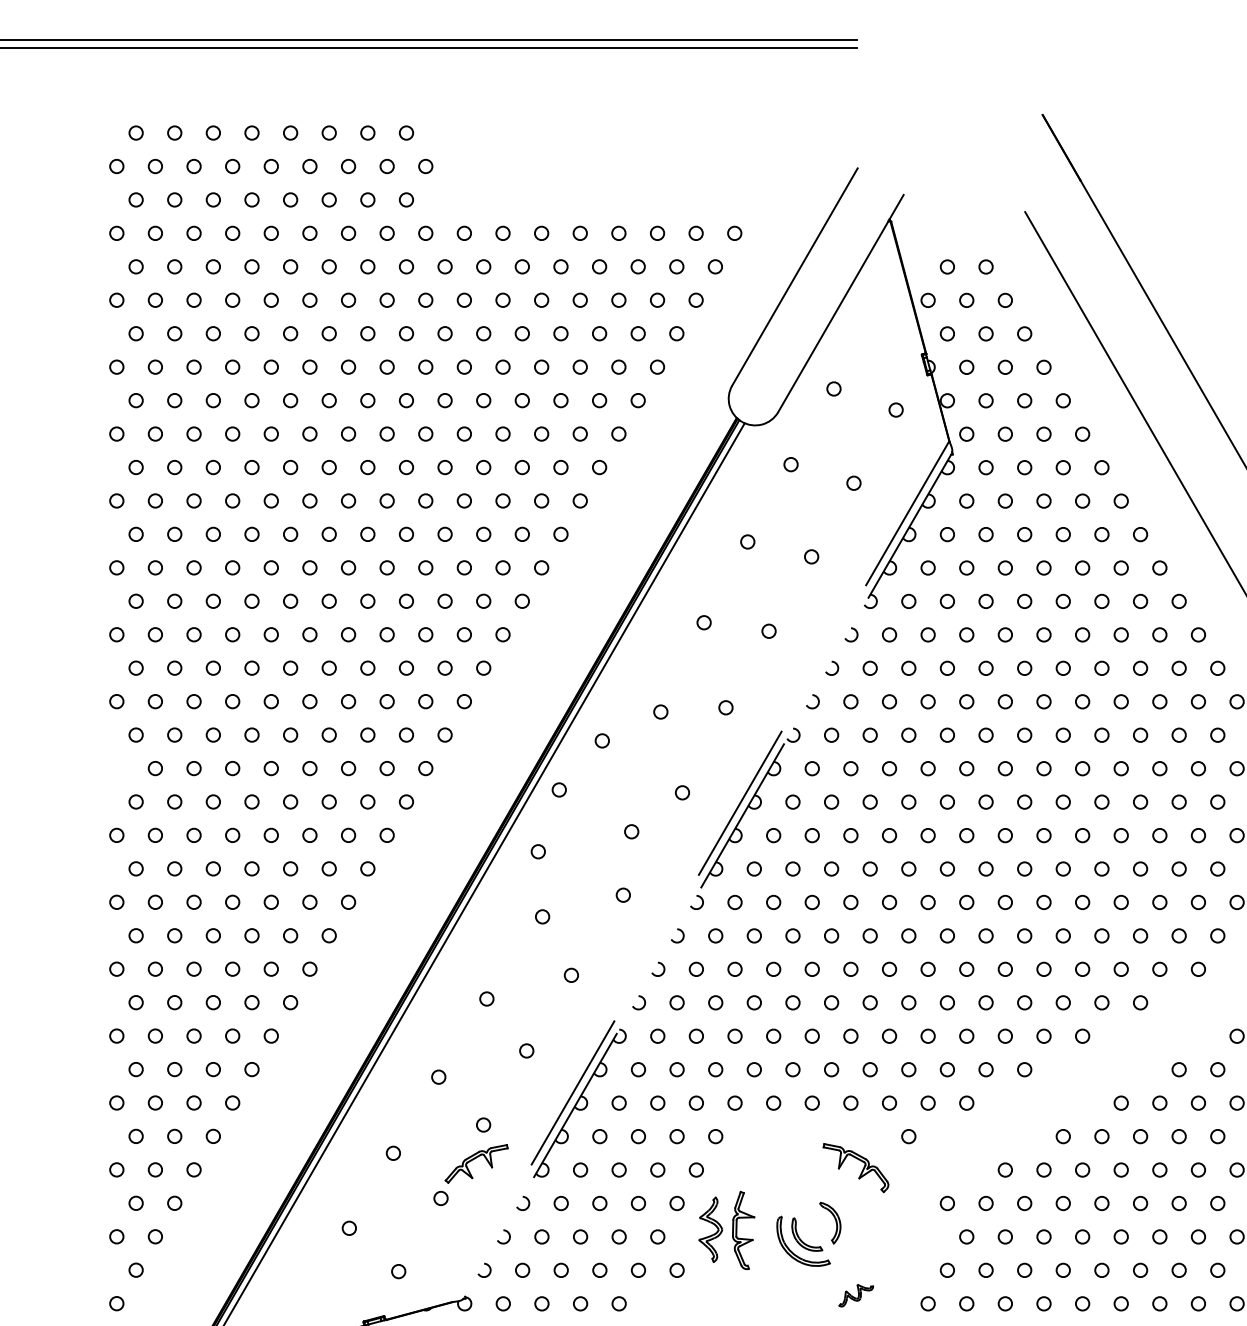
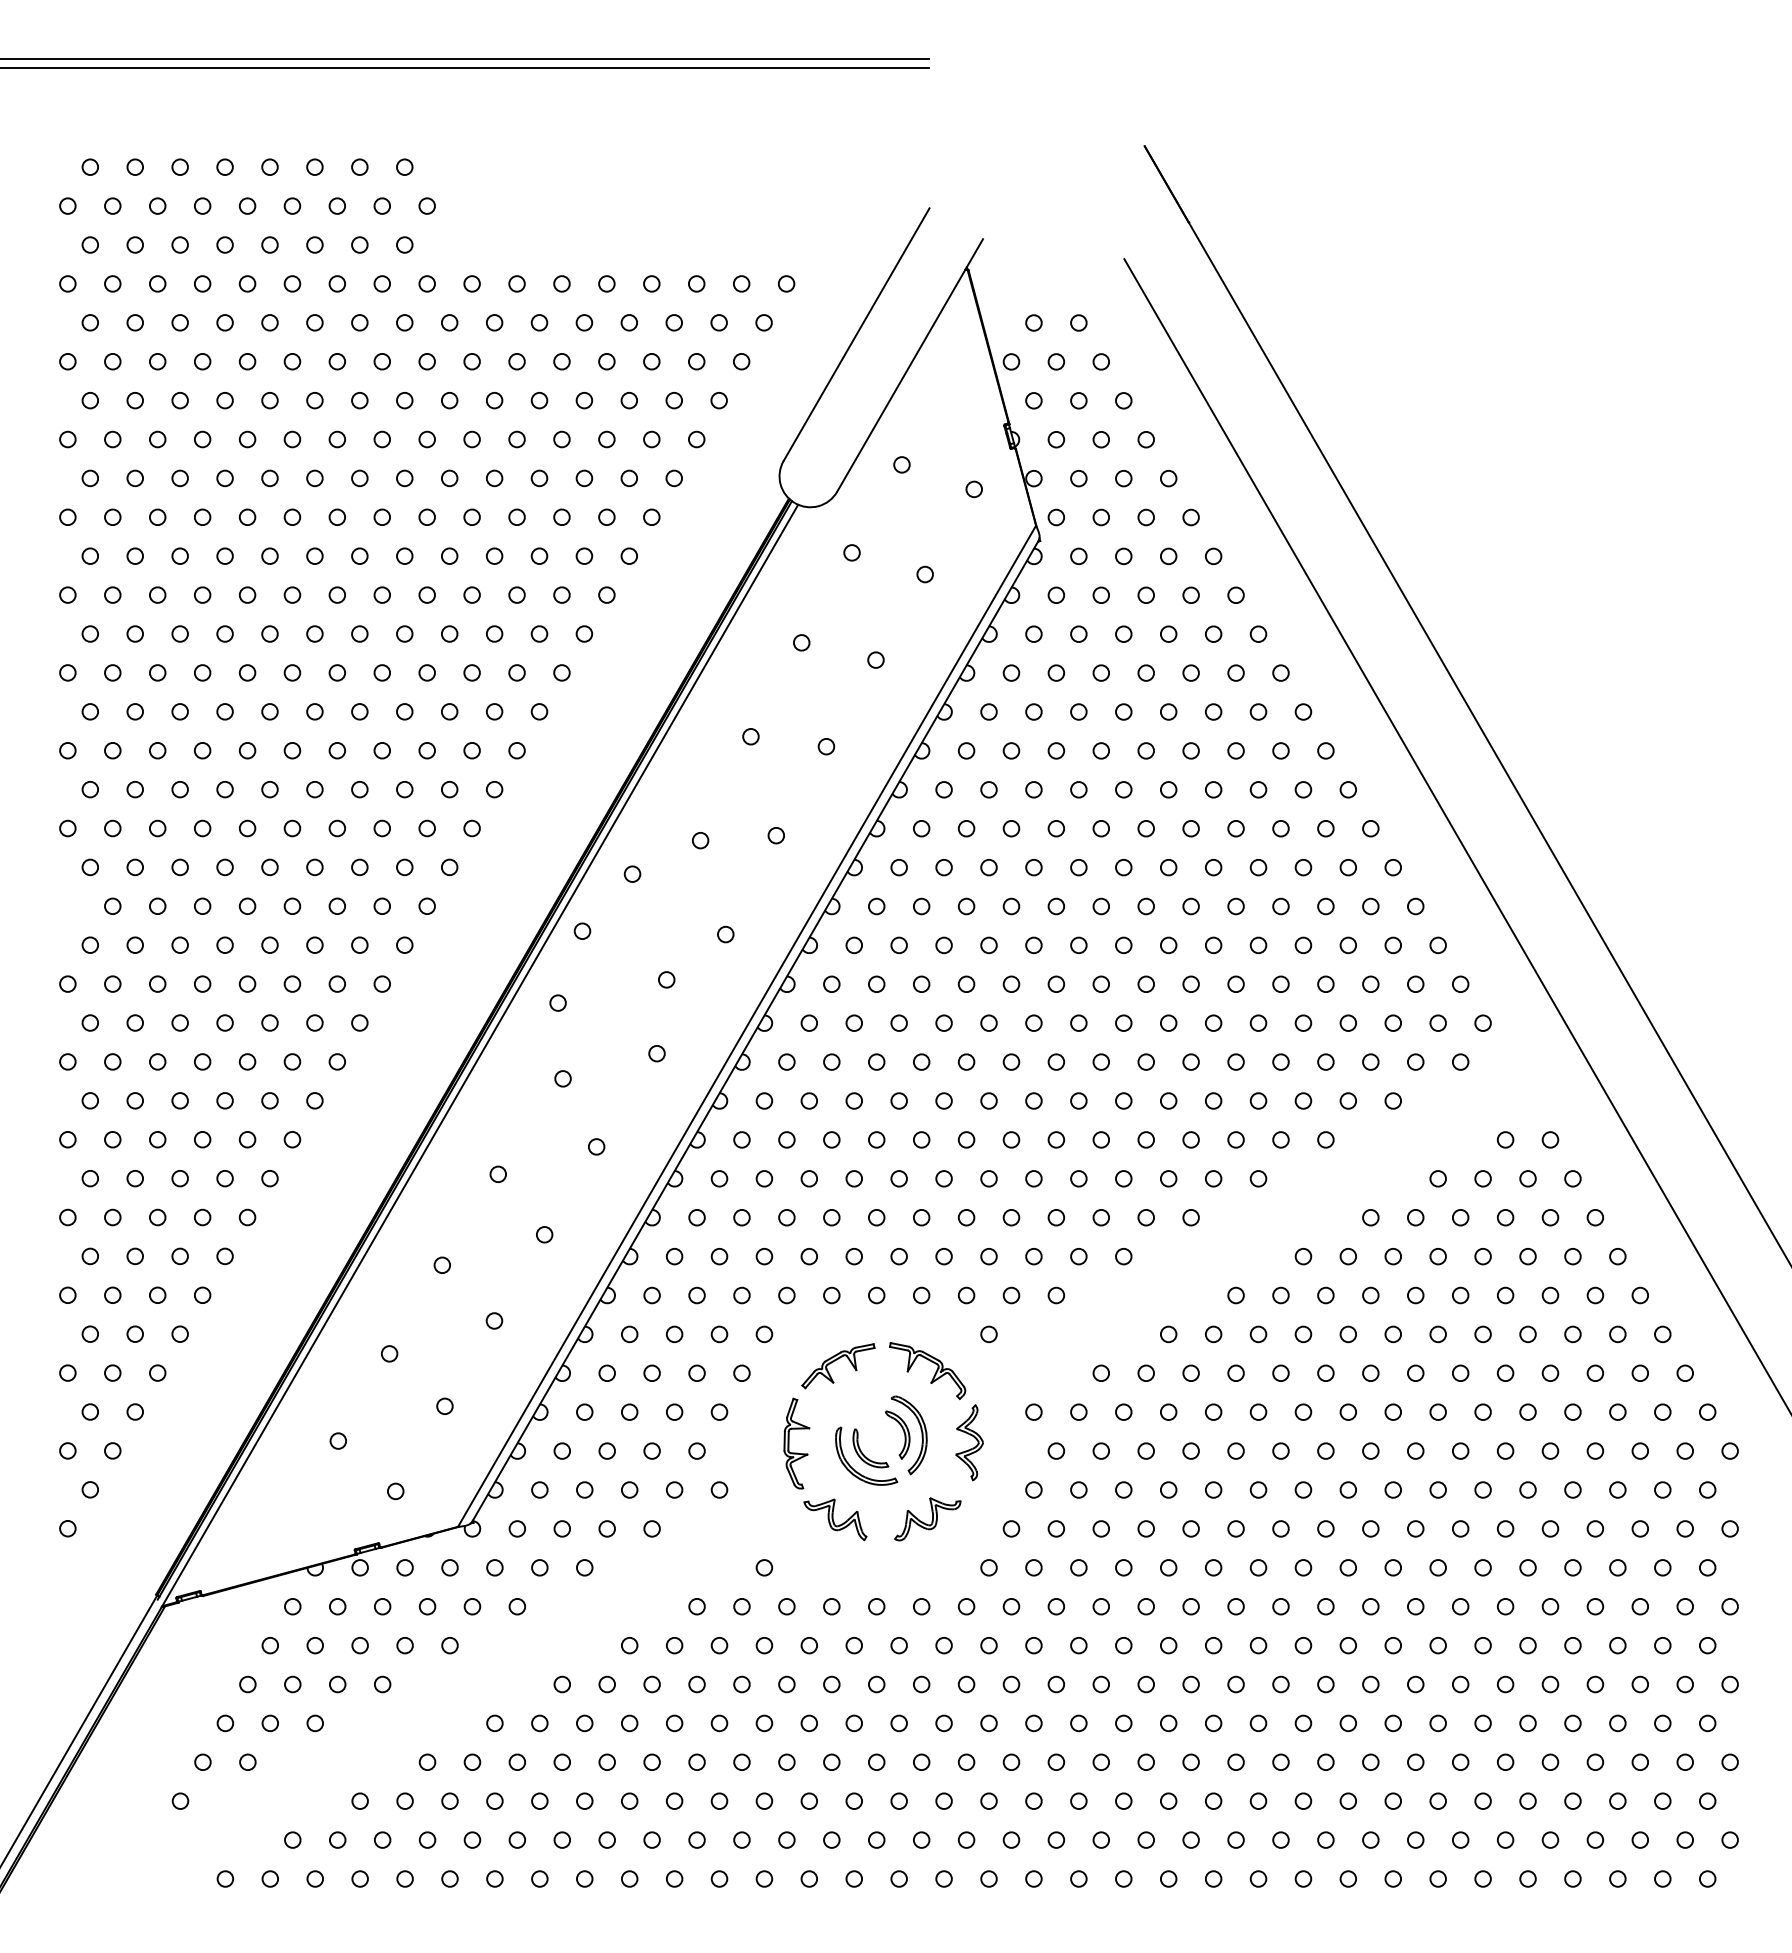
line: (700, 871) -> (746, 1026), dashed -> solid
line: (708, 876) -> (755, 1031), dashed -> solid
part: (476, 1164) -> (838, 1366), moved
part: (850, 1223) -> (921, 1435), added
part: (710, 1229) -> (969, 1442), moved
part: (776, 1295) -> (835, 1519), added
part: (855, 1295) -> (927, 1519), size x1.67

